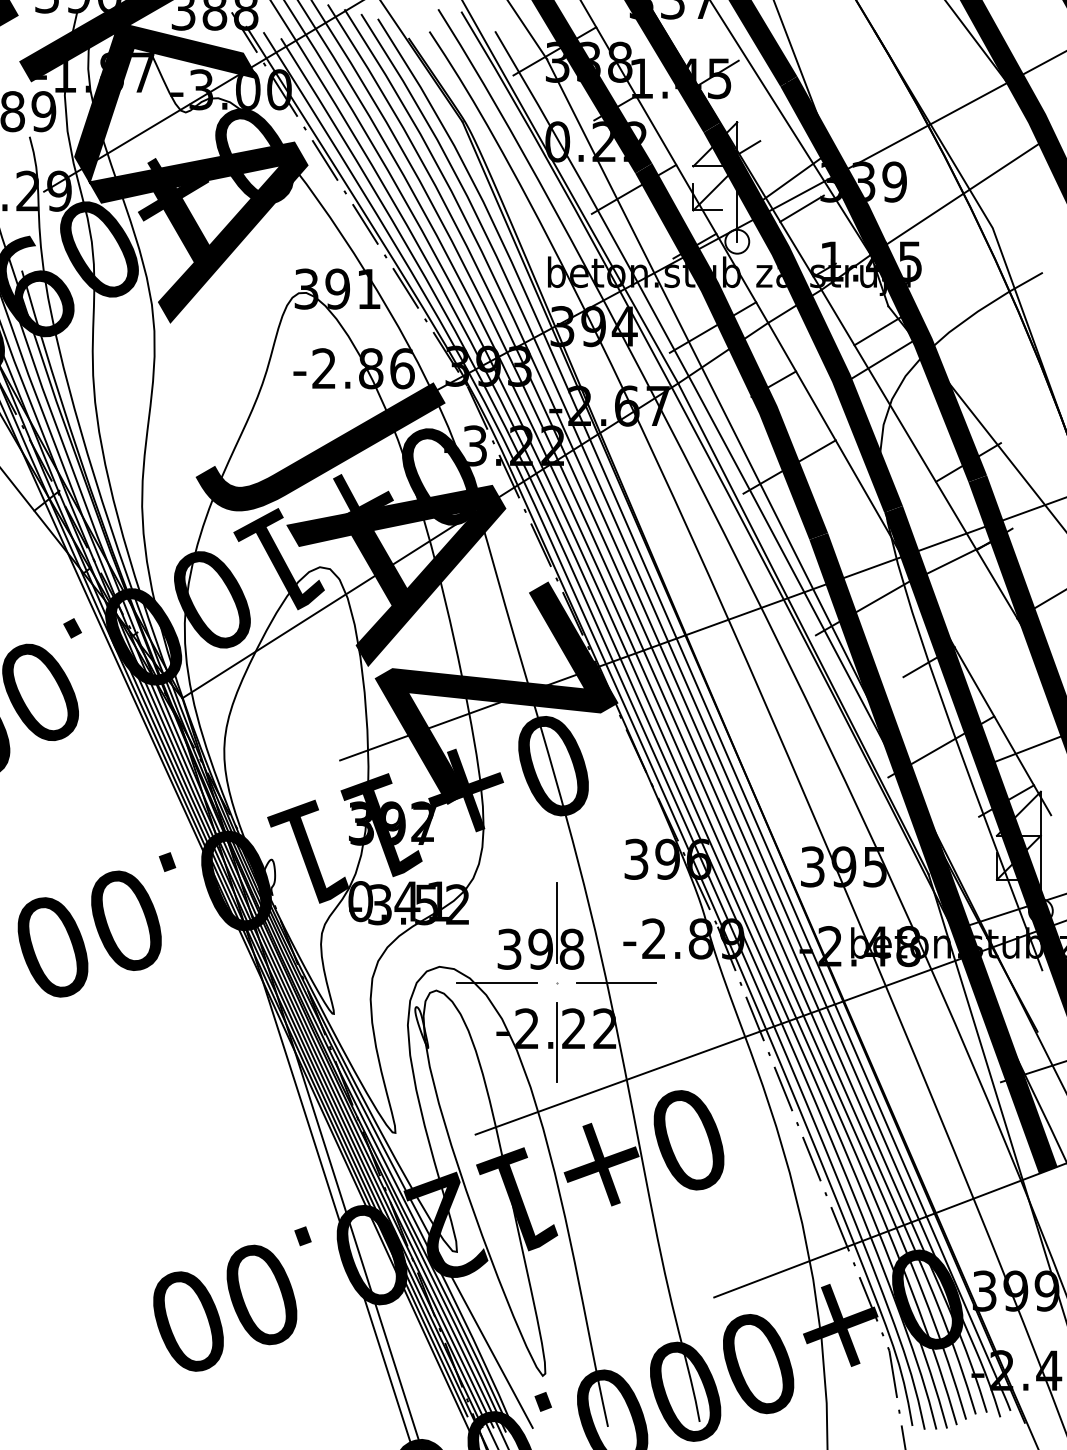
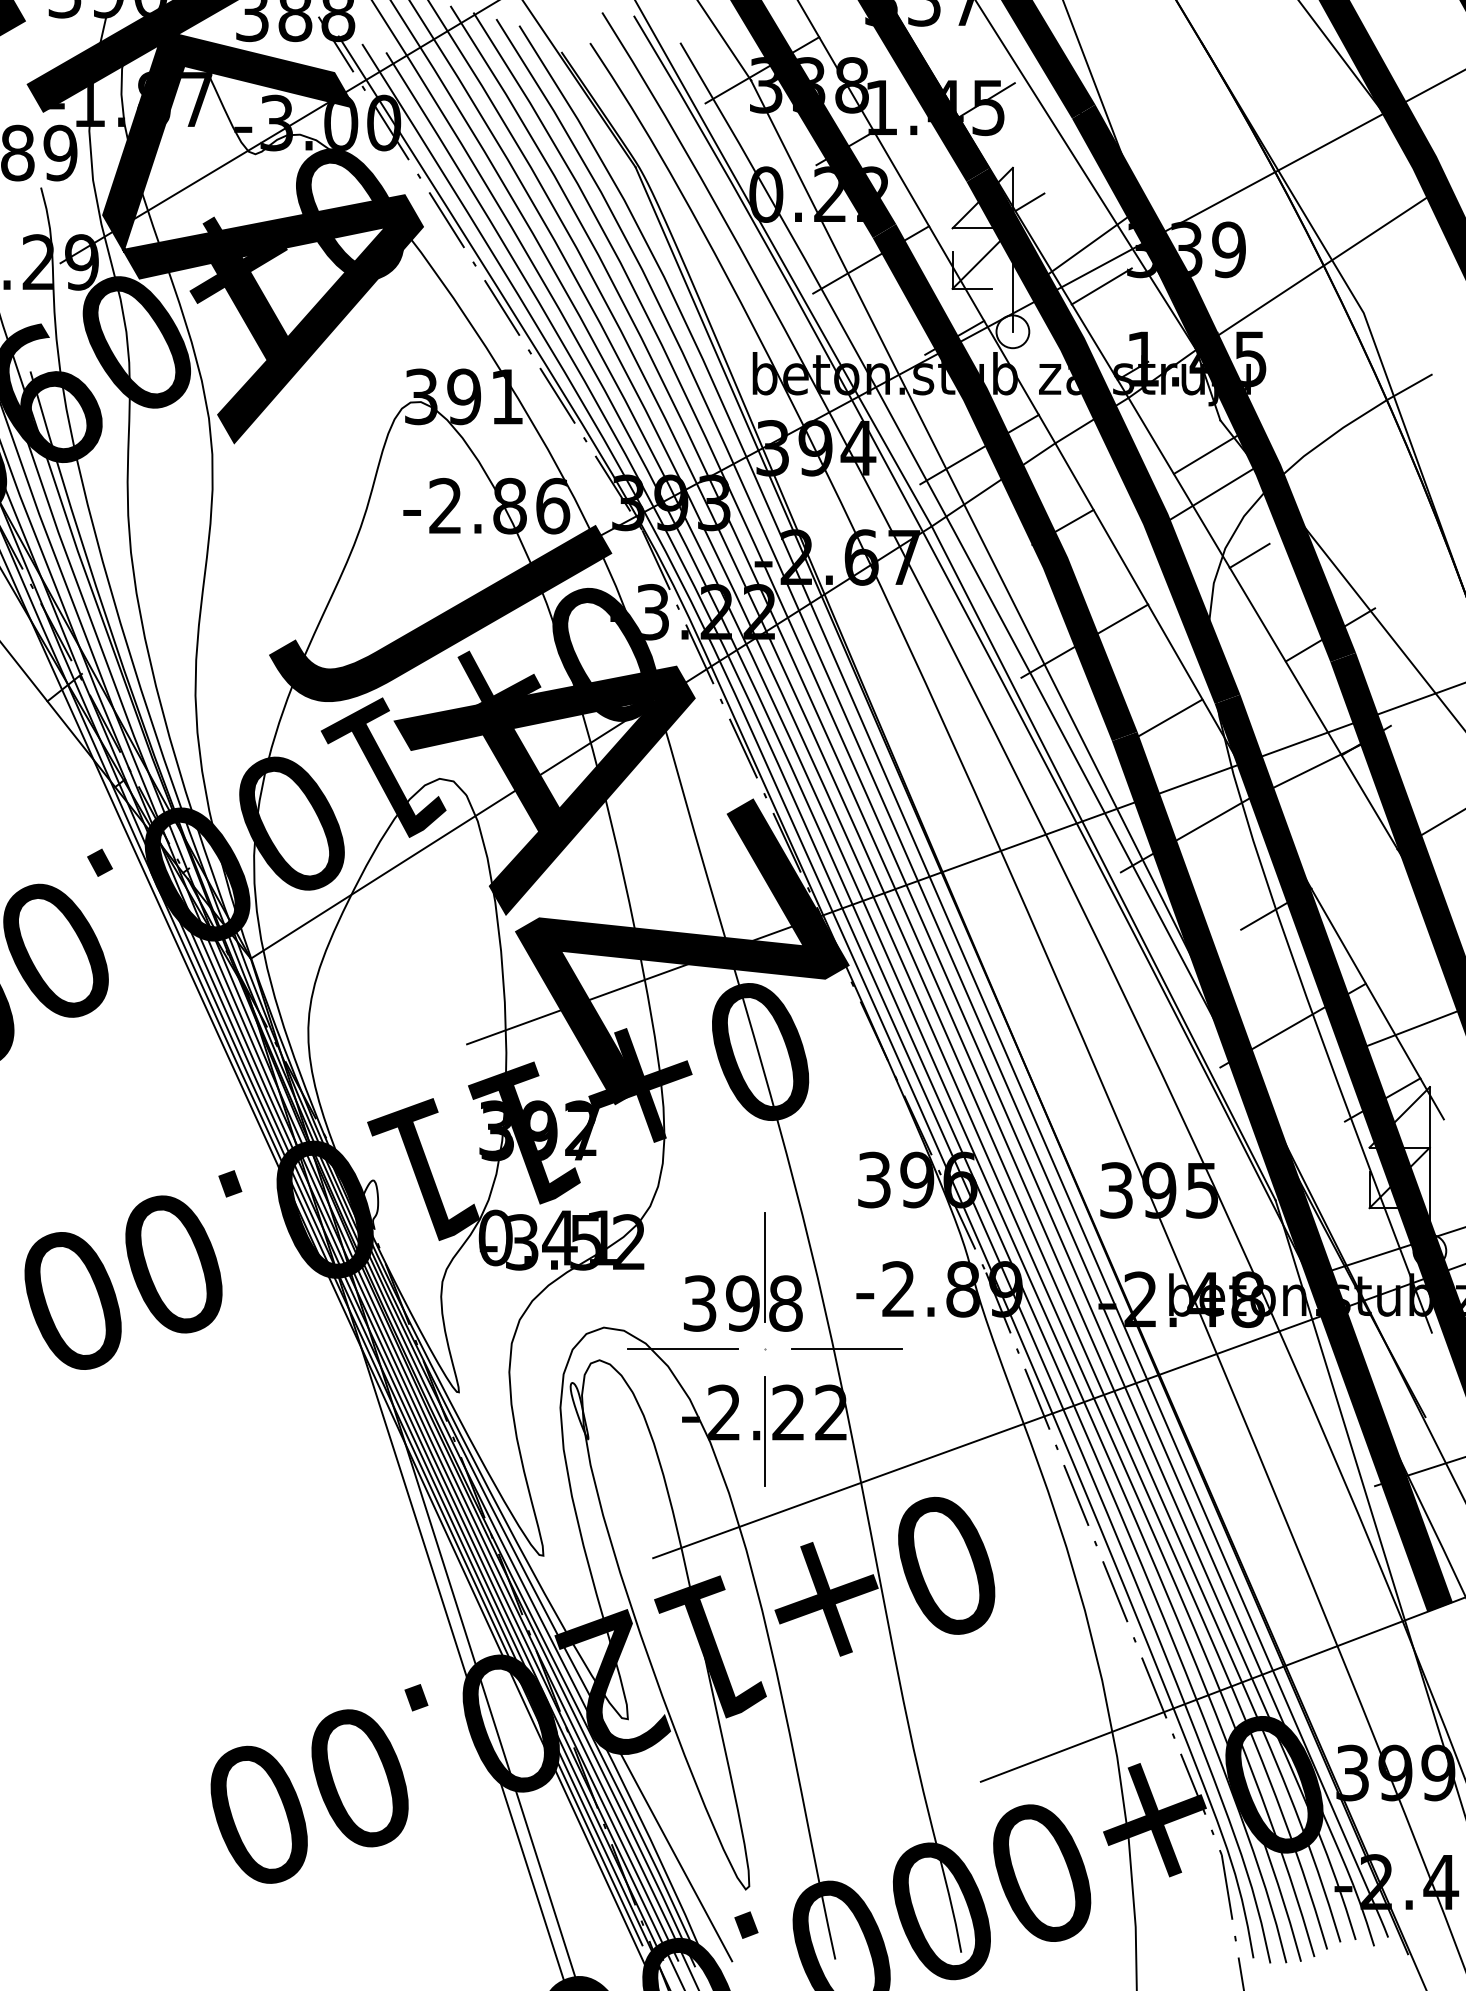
line: (909, 404) -> (1249, 555), added
line: (851, 523) -> (1169, 718), added

